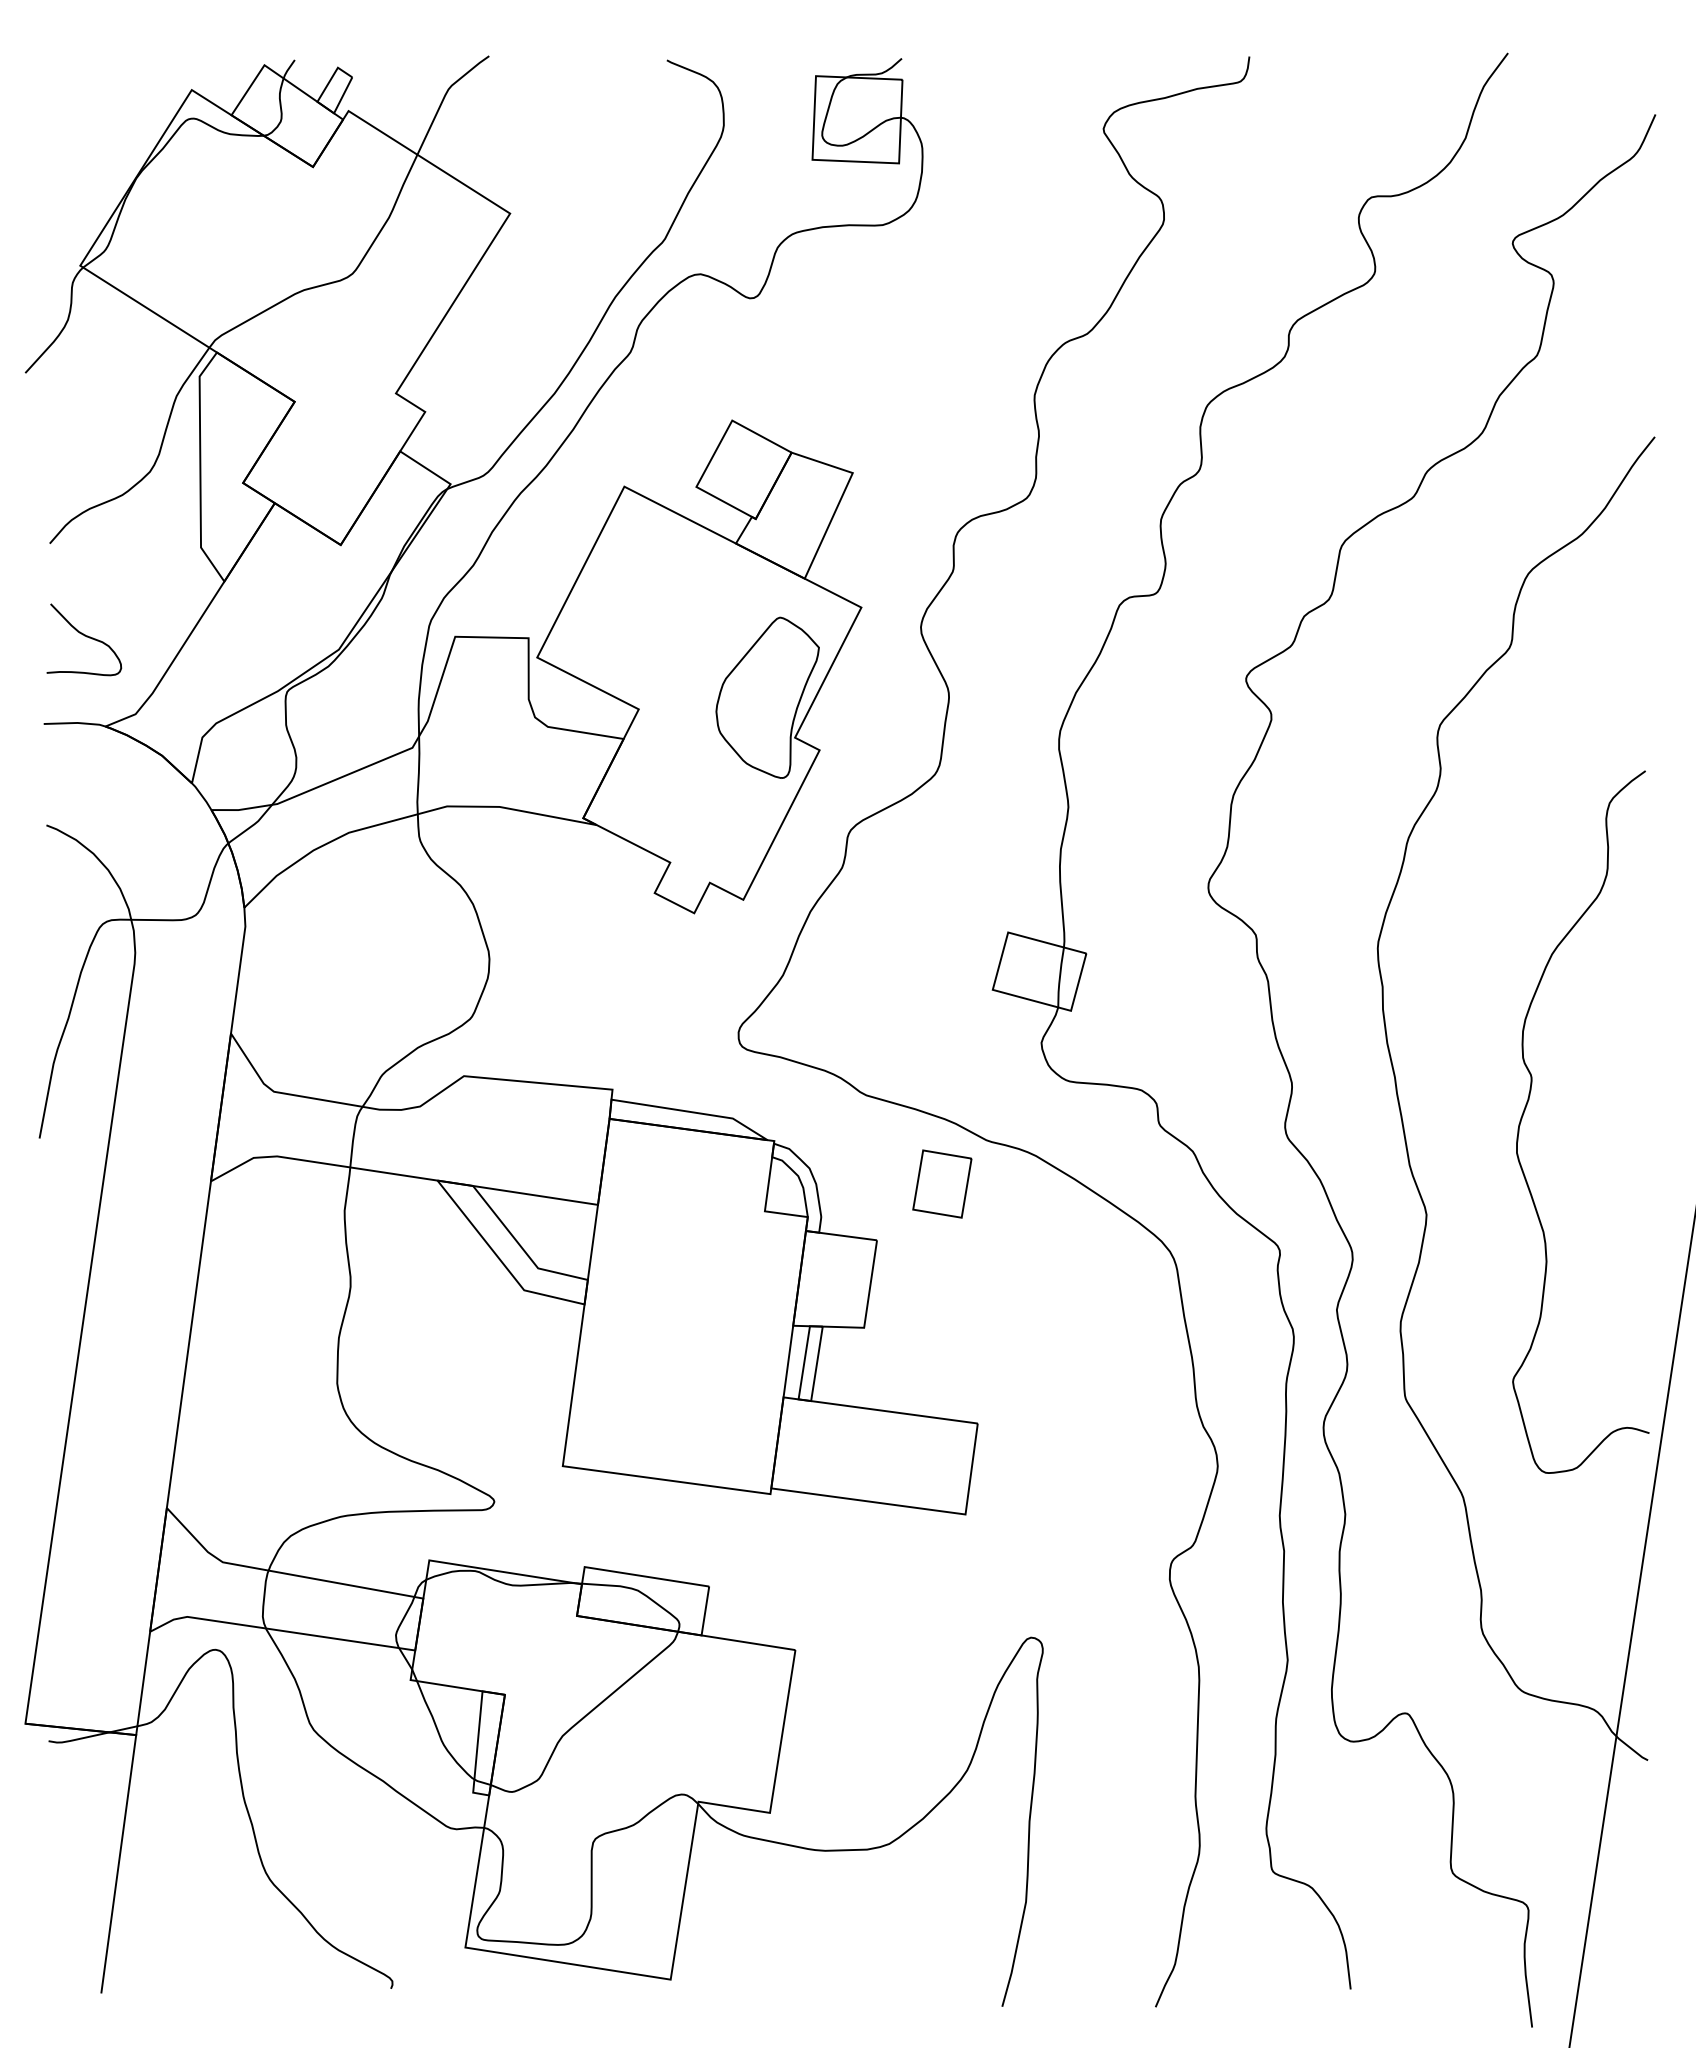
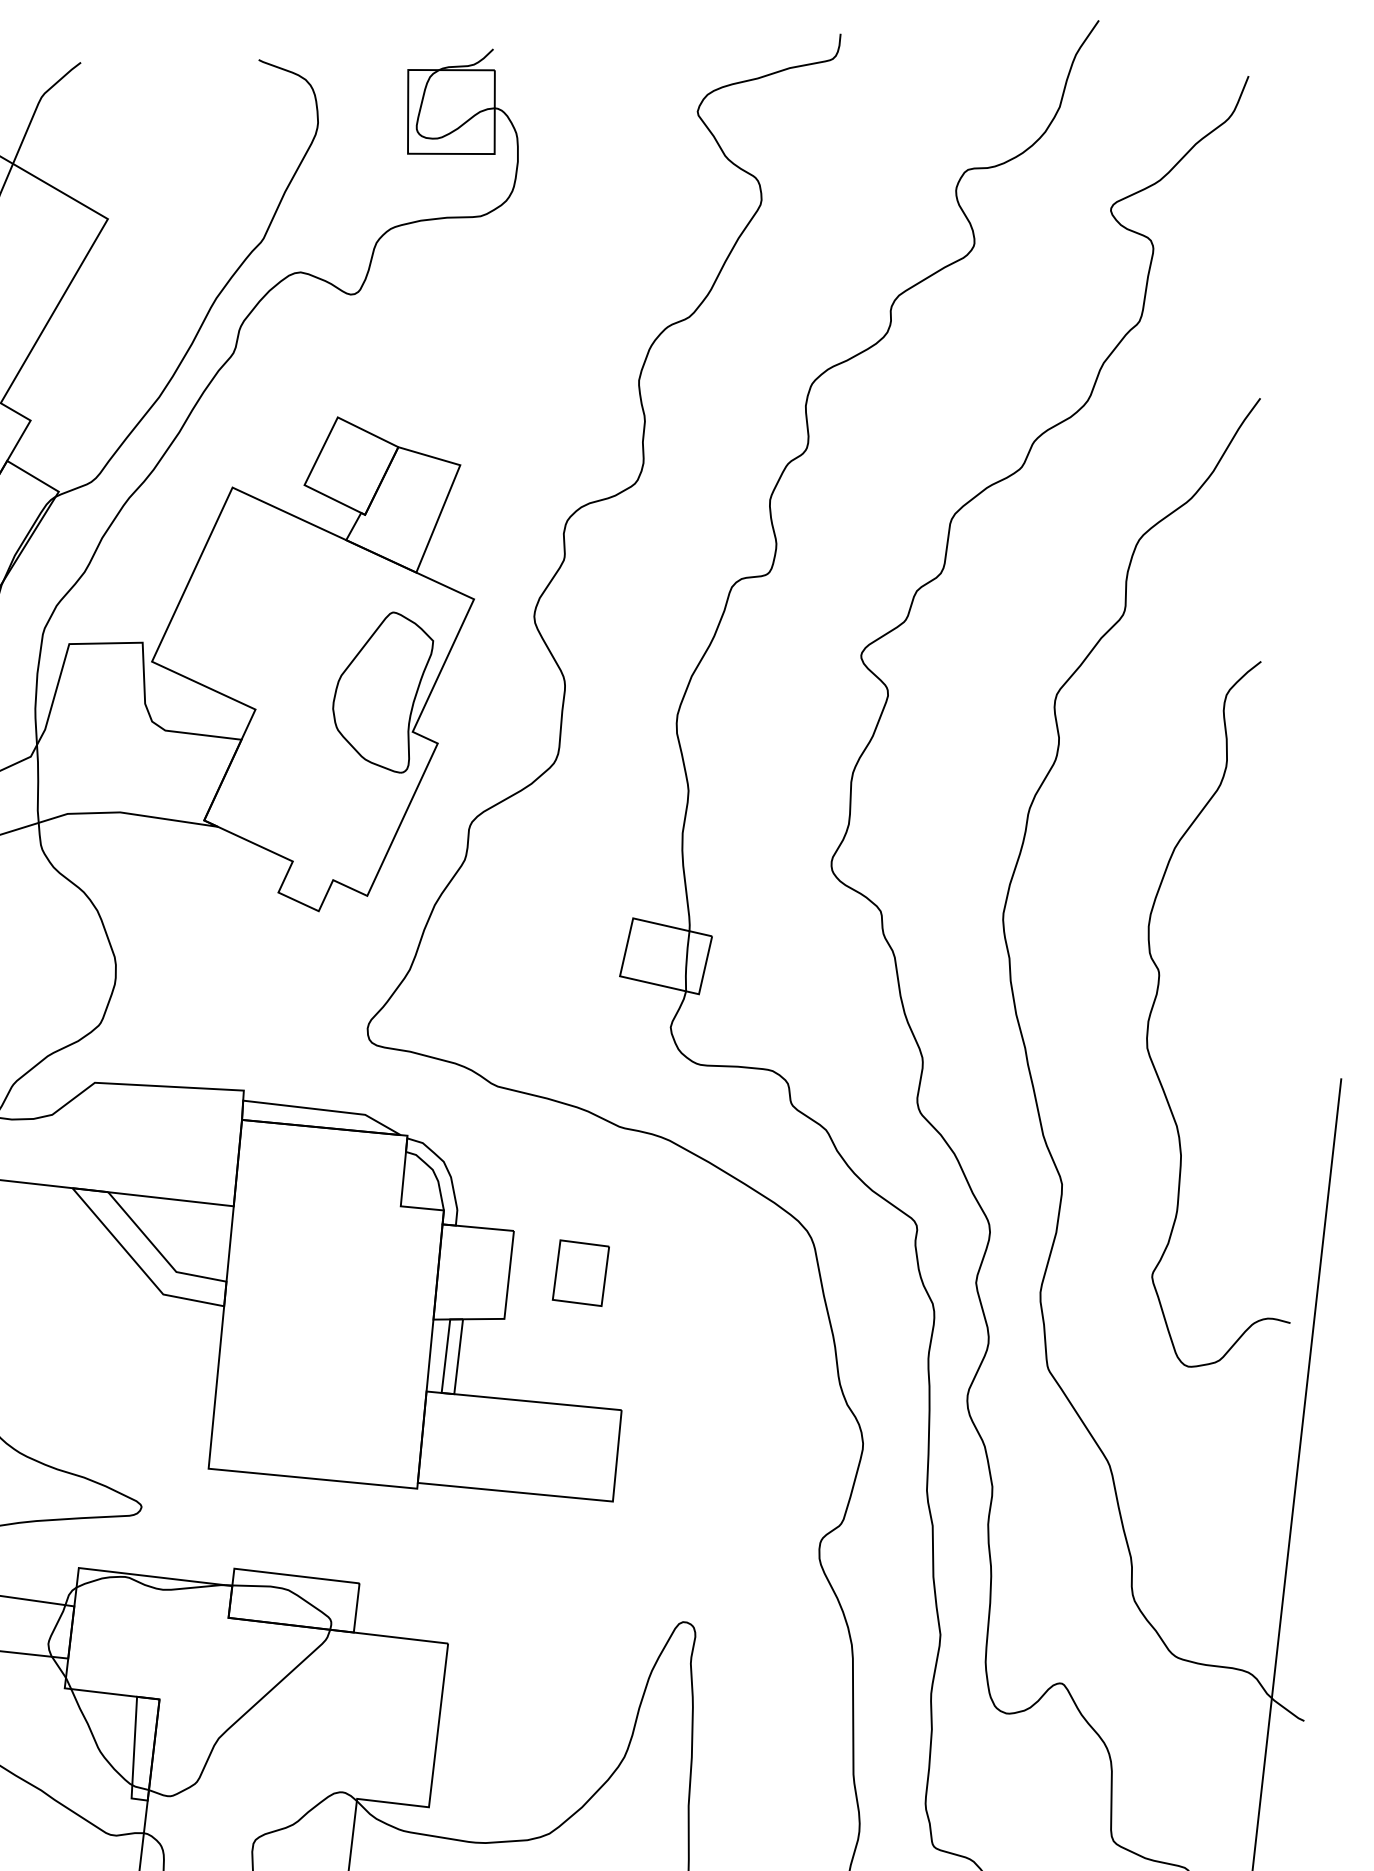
curve: (1528, 1102) -> (1156, 997), moved
part: (942, 1183) -> (581, 1272), moved

